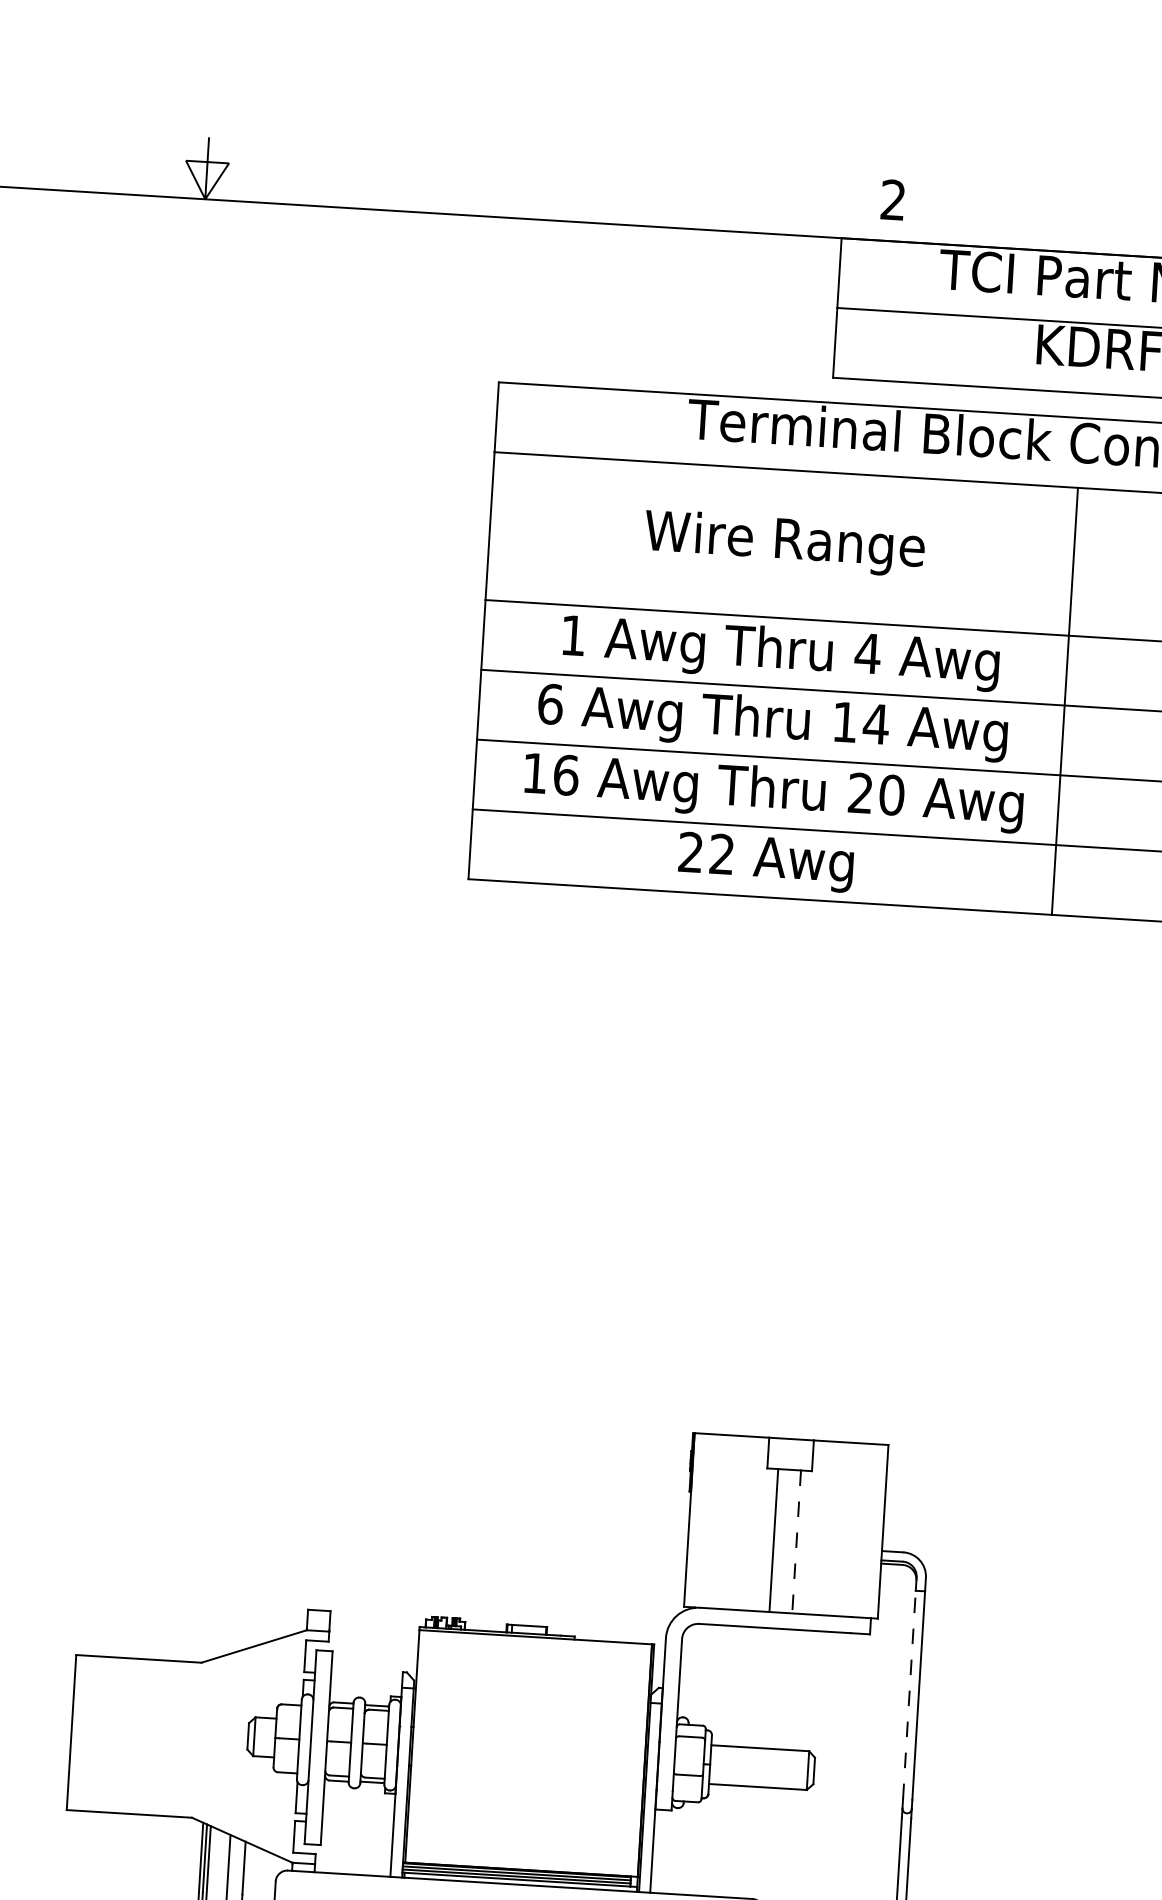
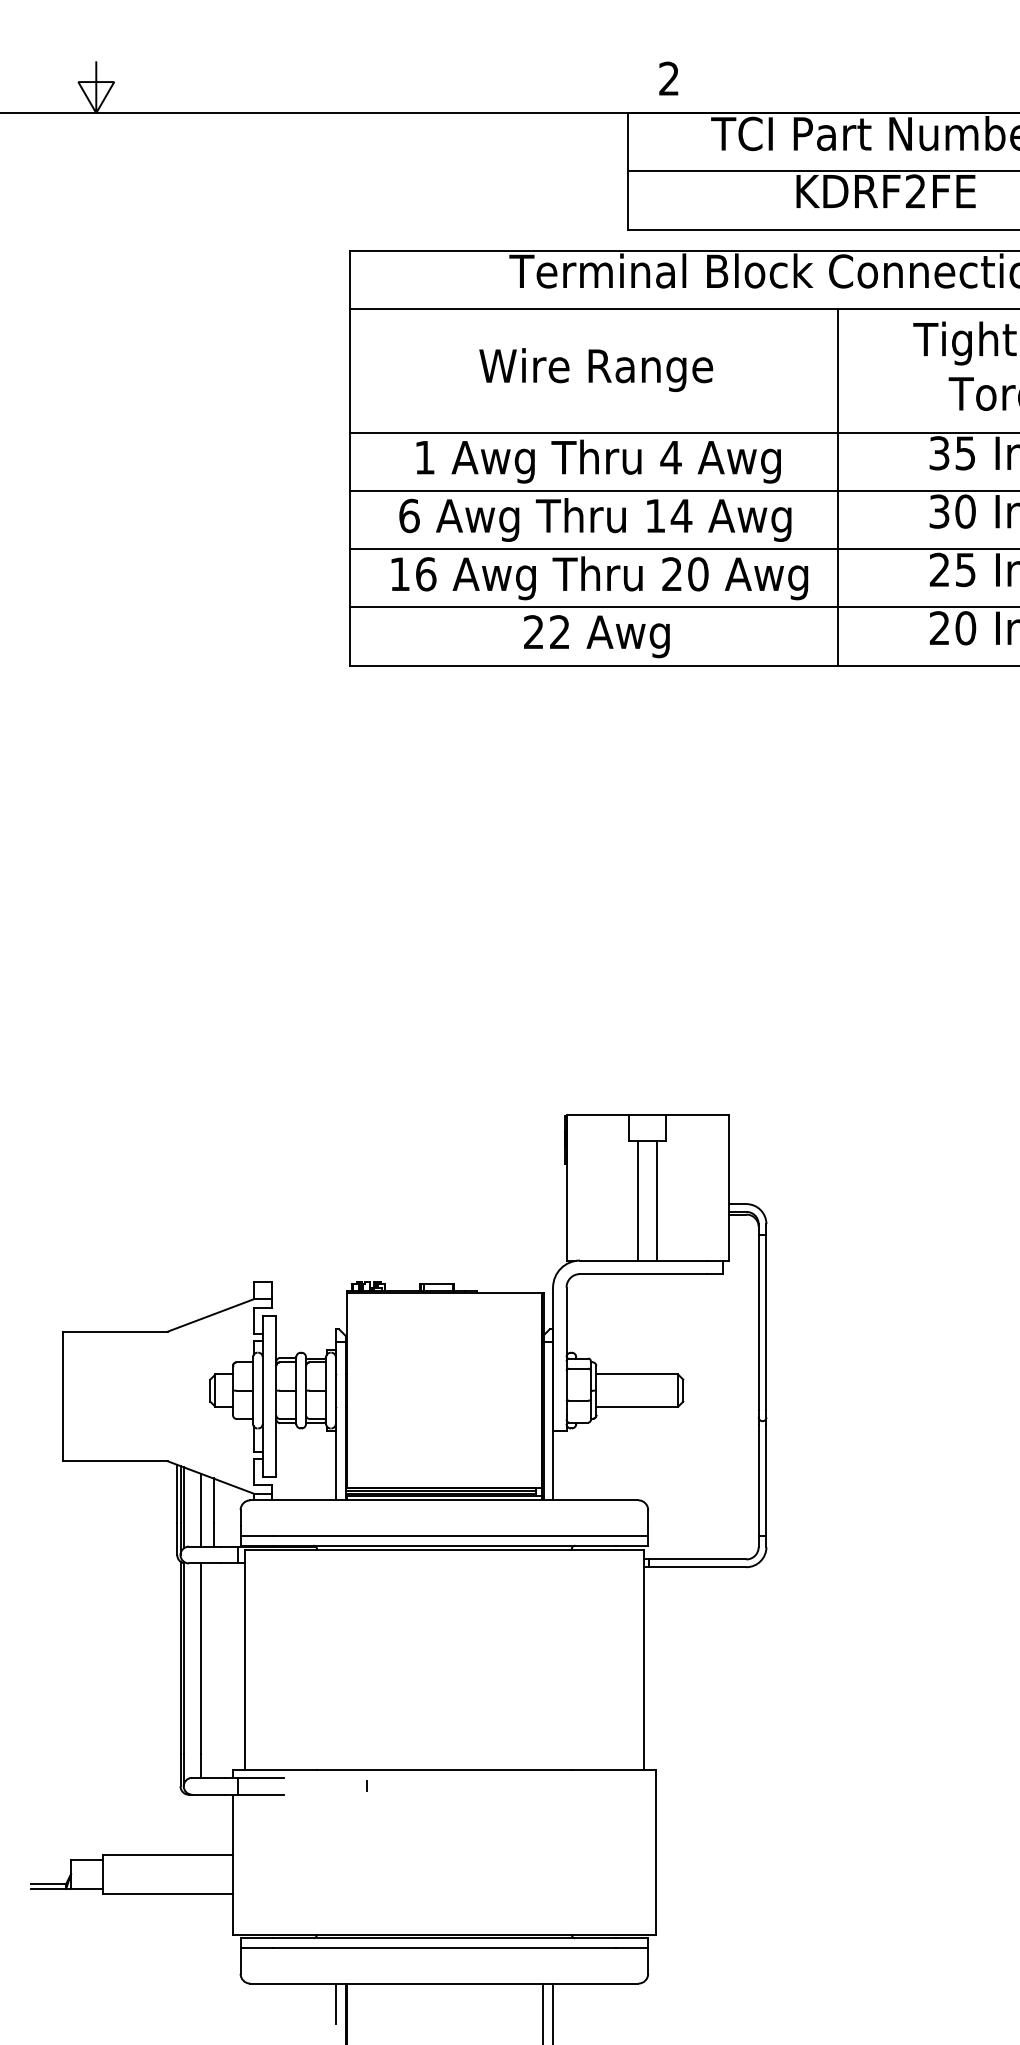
line: (796, 1541) -> (656, 1200), dashed -> solid
line: (909, 1694) -> (758, 1322), dashed -> solid

